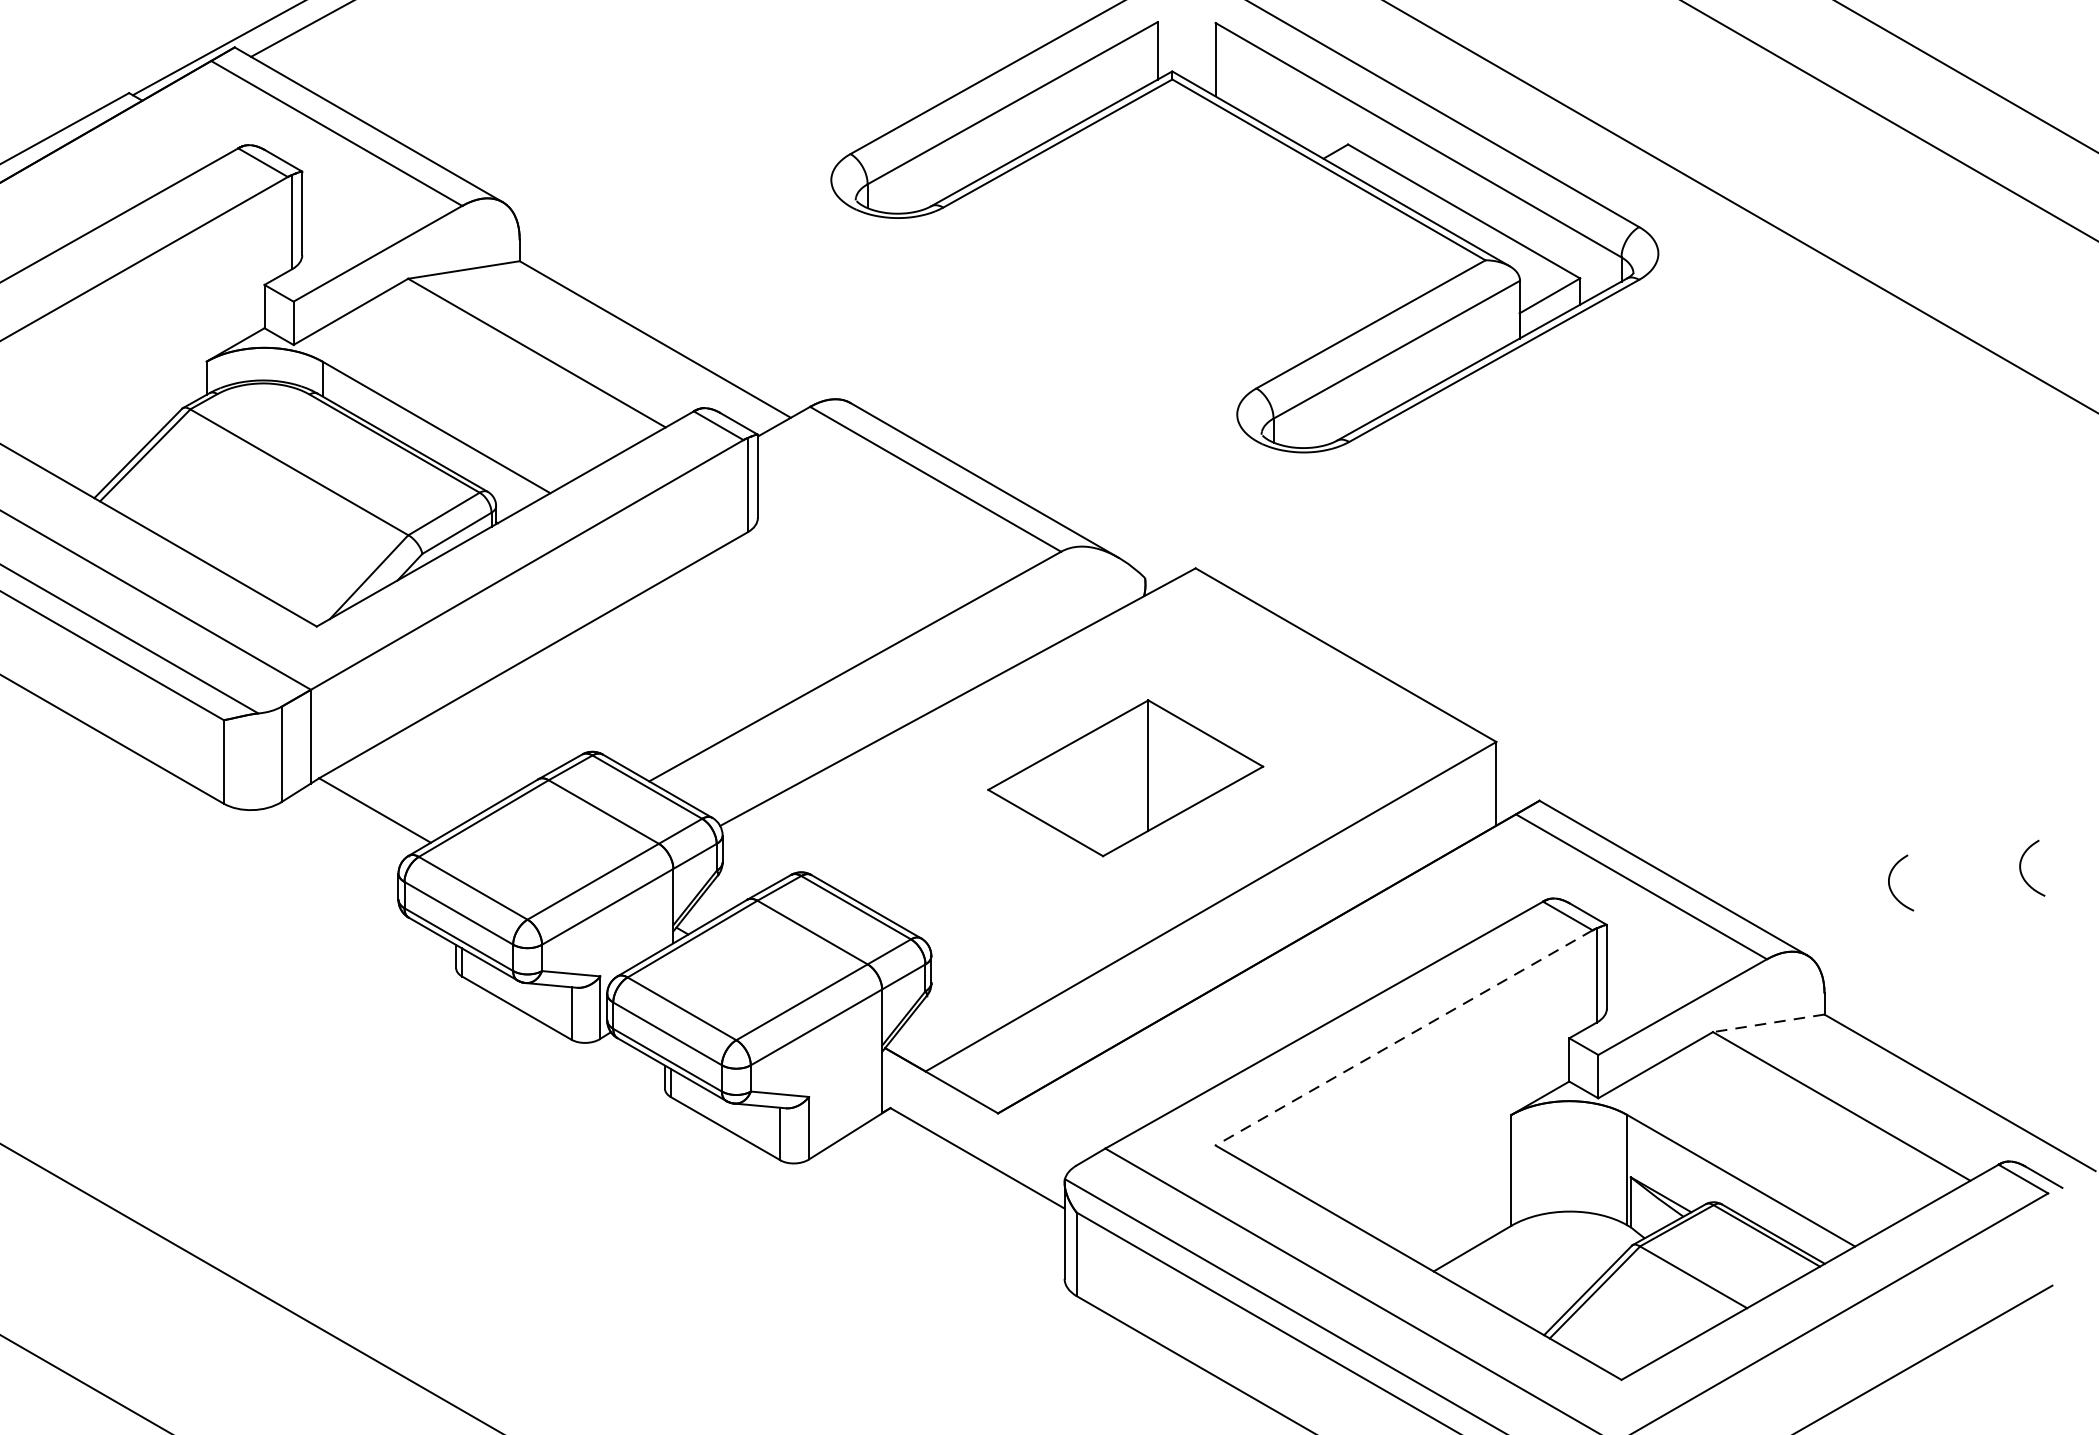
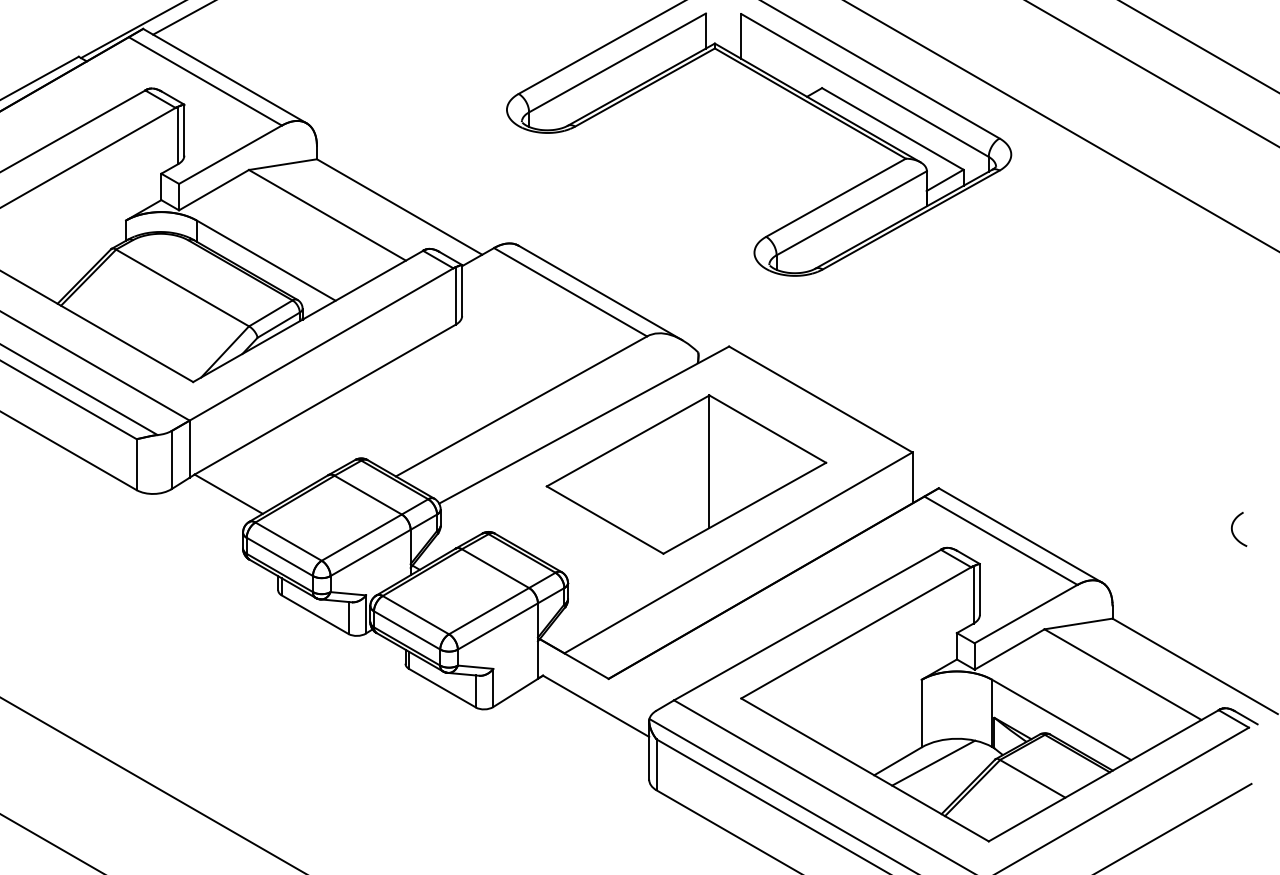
part: (1125, 778) -> (686, 474), size x1.67
curve: (1891, 886) -> (1153, 540), removed
line: (1768, 1024) -> (1078, 624), dashed -> solid
line: (1402, 1038) -> (855, 633), dashed -> solid
line: (1530, 1250) -> (933, 762), added

